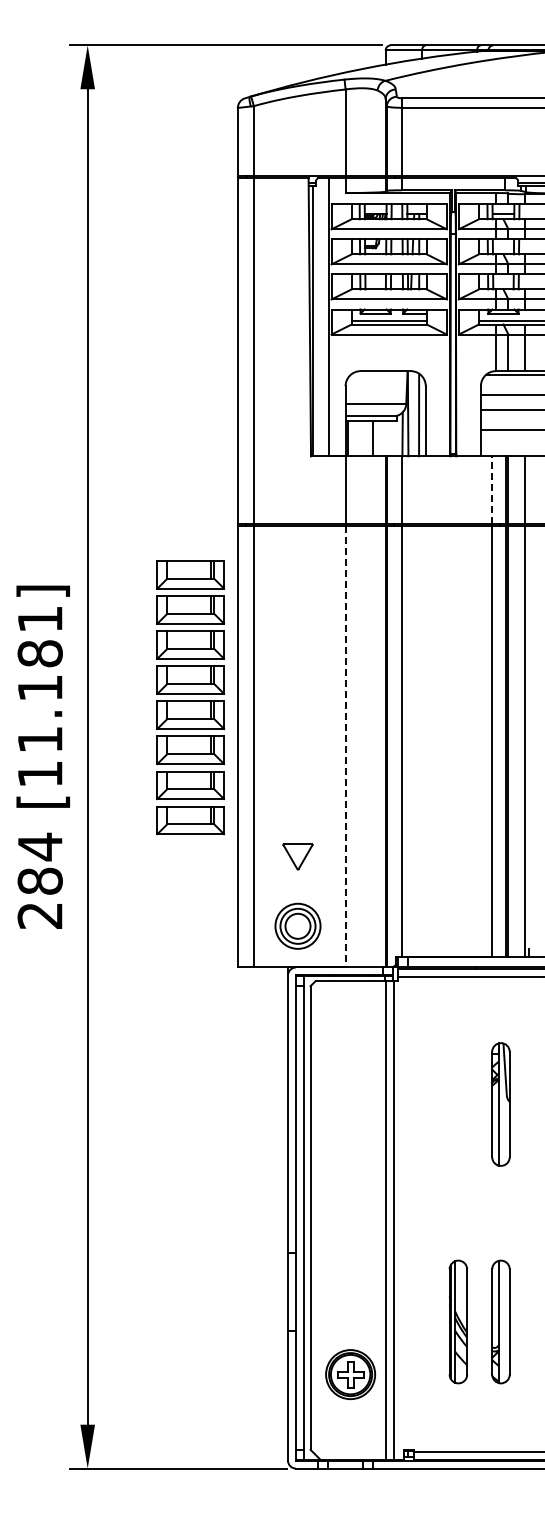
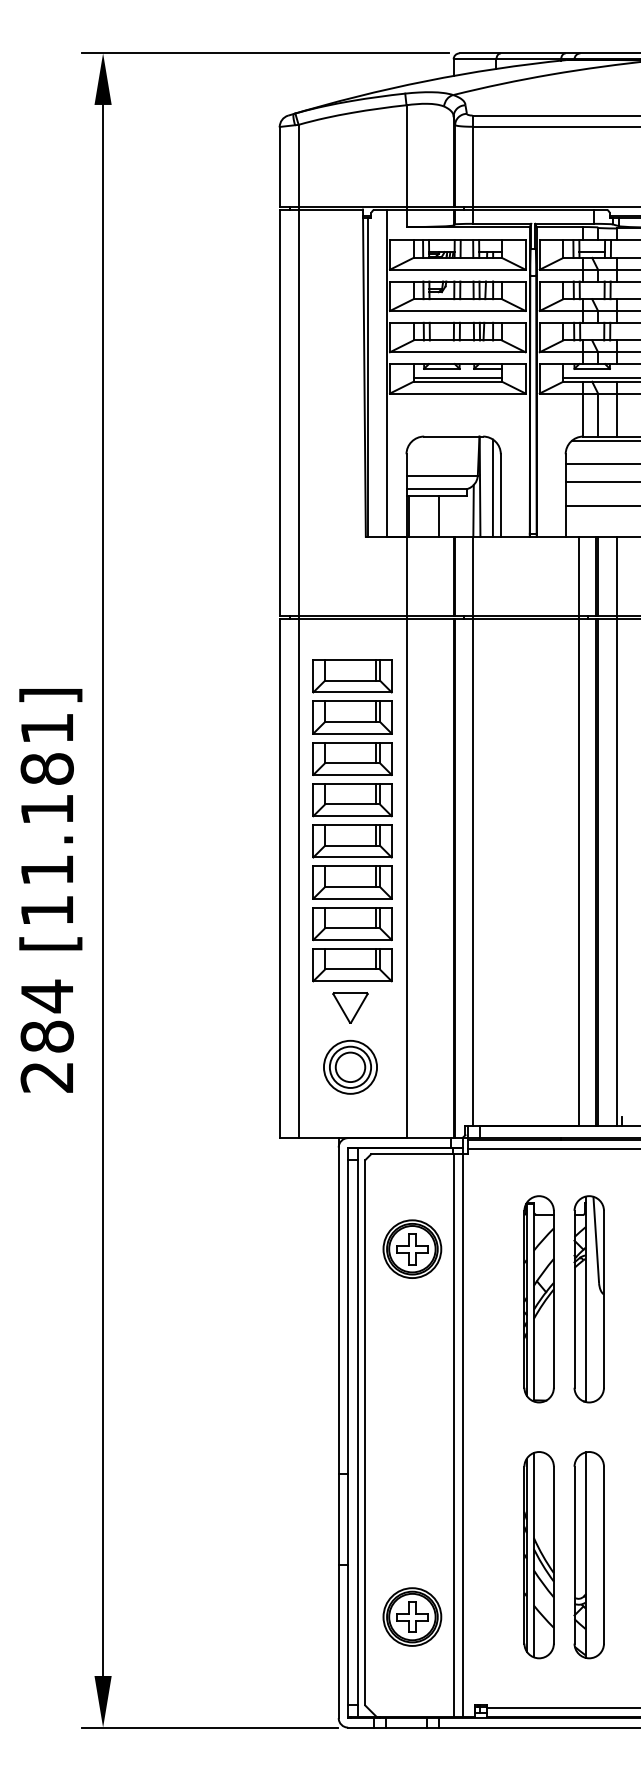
line: (492, 490) -> (579, 576), dashed -> solid
part: (190, 697) -> (352, 820), moved
line: (345, 747) -> (406, 879), dashed -> solid
part: (297, 925) -> (349, 1066), moved
part: (350, 1061) -> (412, 1248), added
part: (457, 1104) -> (538, 1299), added
part: (500, 1104) -> (588, 1299), size x1.43
part: (458, 1321) -> (539, 1554), size x1.43
part: (500, 1321) -> (588, 1554), size x1.43

